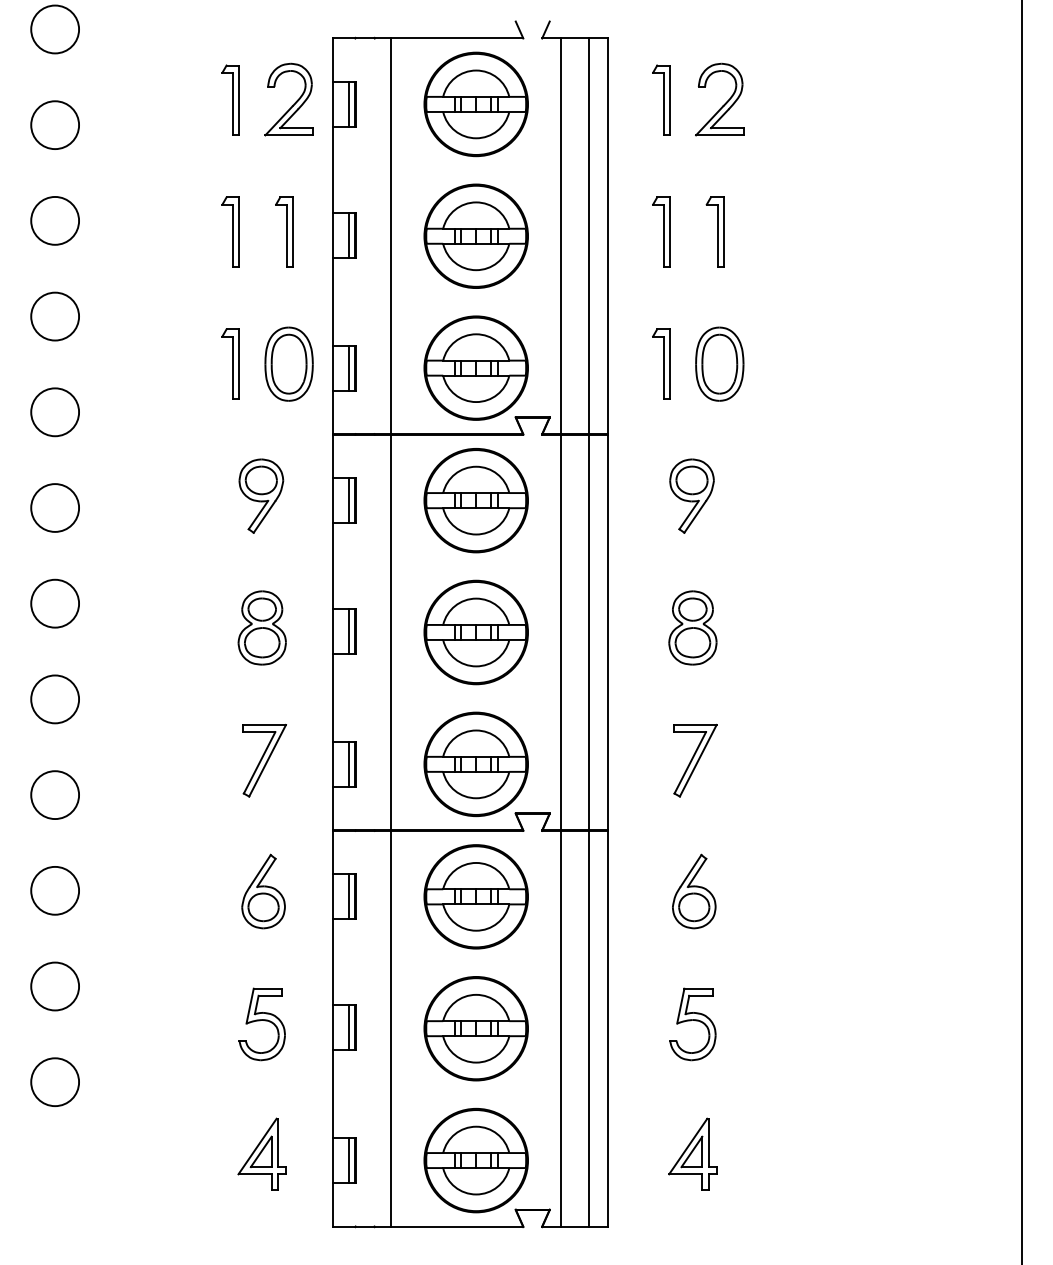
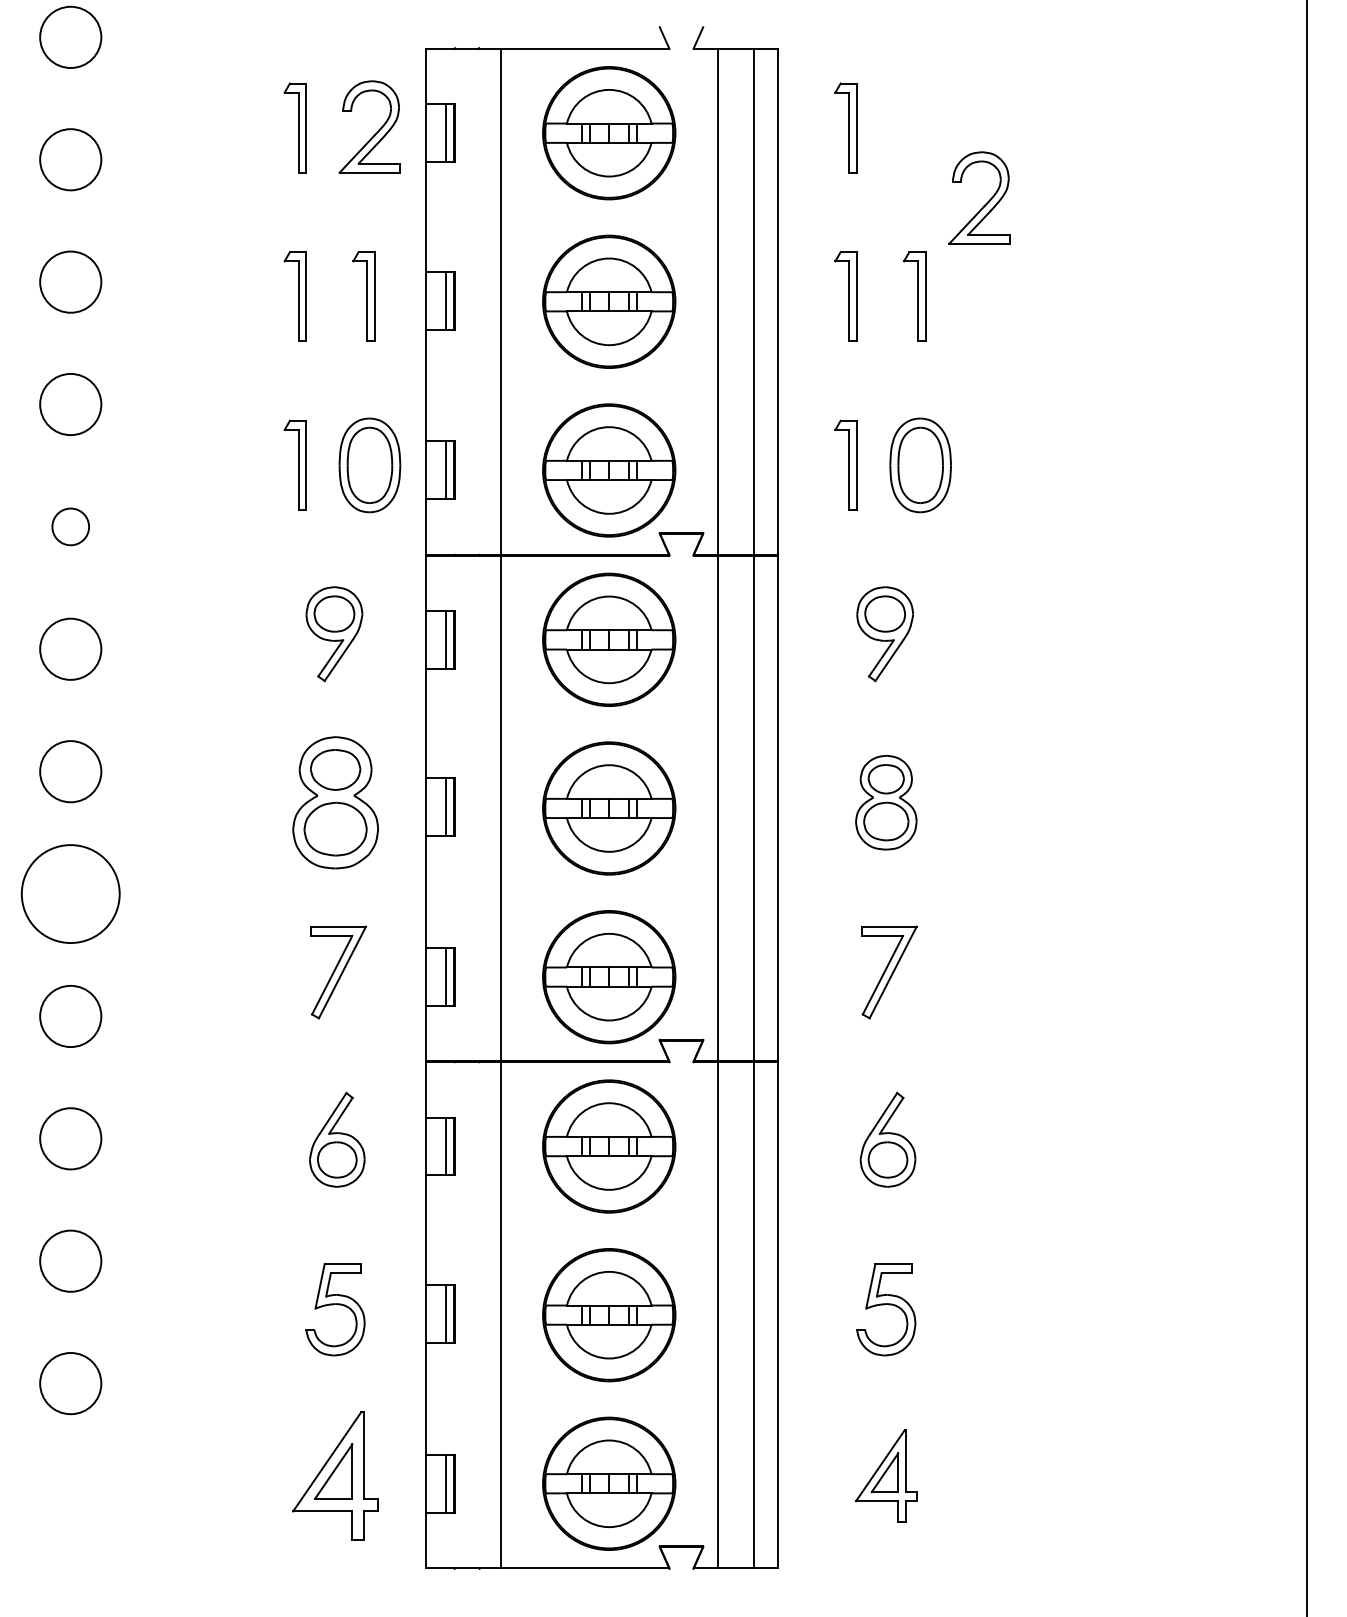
part: (724, 103) -> (985, 203), moved
circle: (54, 411) -> (70, 526), size x0.6
part: (262, 627) -> (335, 802), size x1.4
circle: (54, 698) -> (70, 893), size x1.6
part: (262, 1154) -> (335, 1475), size x1.4

